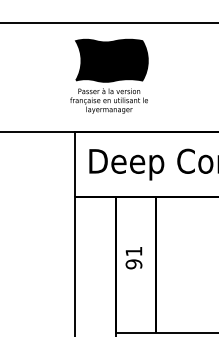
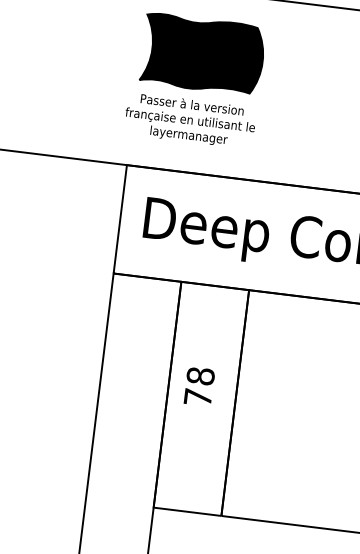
text: (133, 257) -> (198, 386), 91 -> 78

